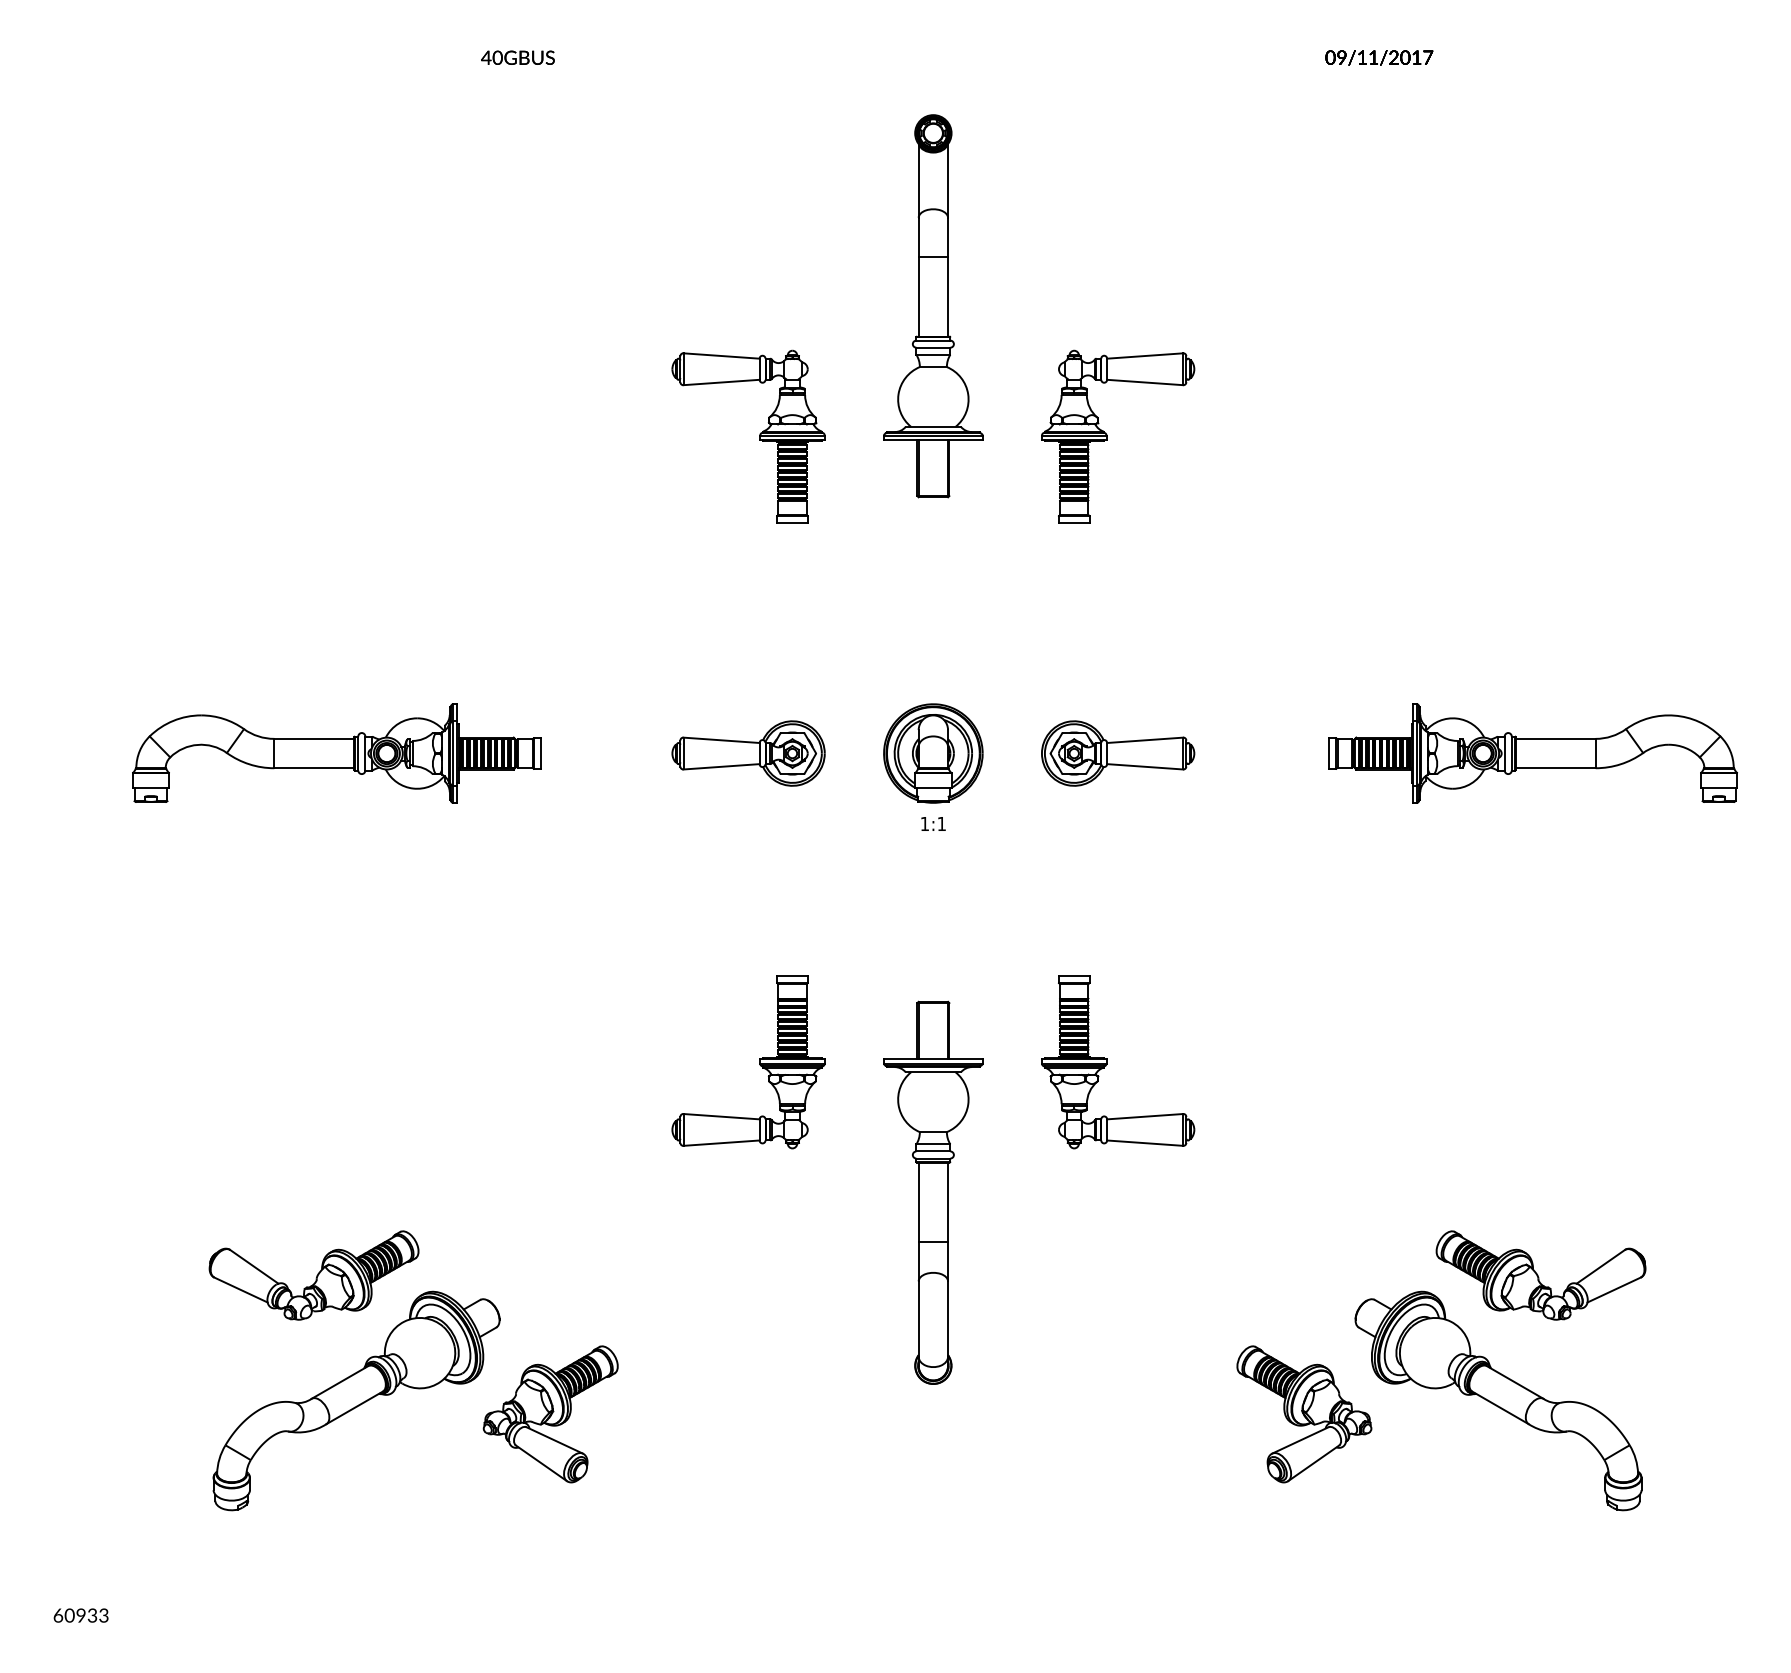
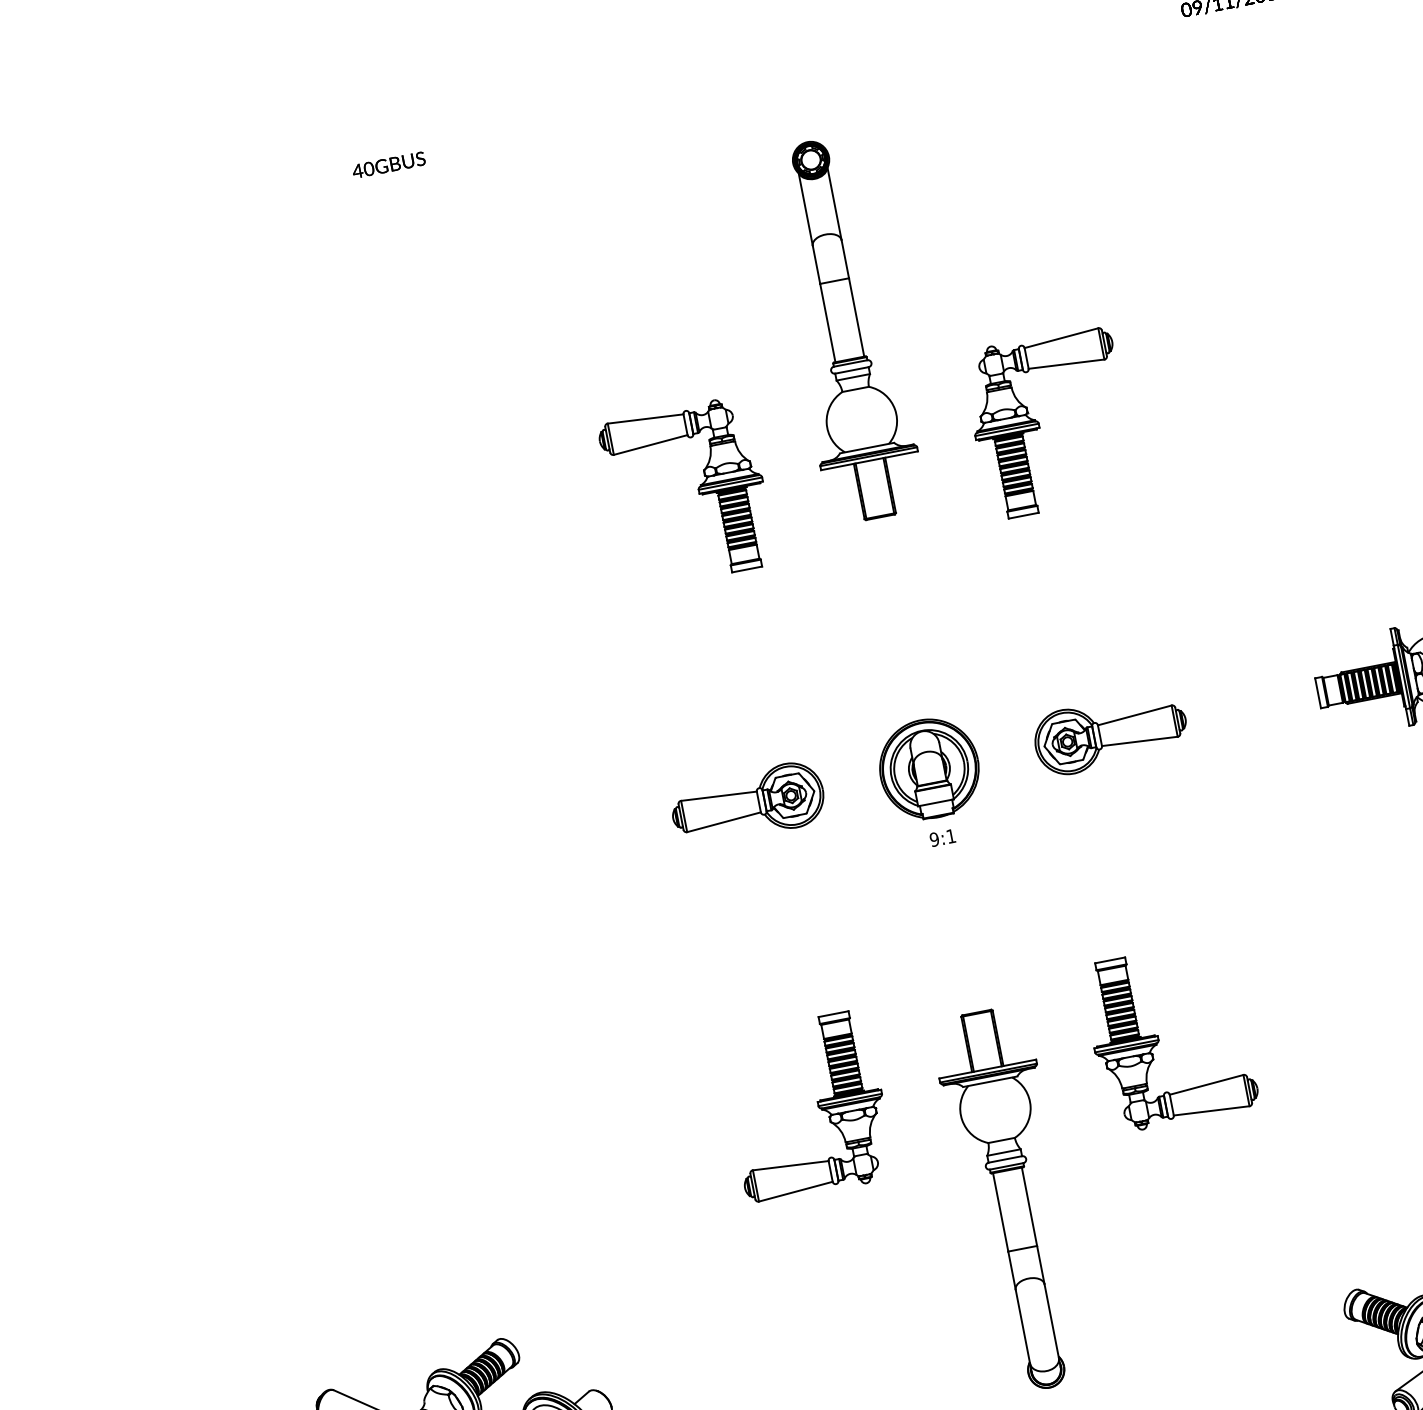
part: (336, 753) -> (343, 882), removed
text: (924, 823) -> (934, 839), 1:1 -> 9:1

